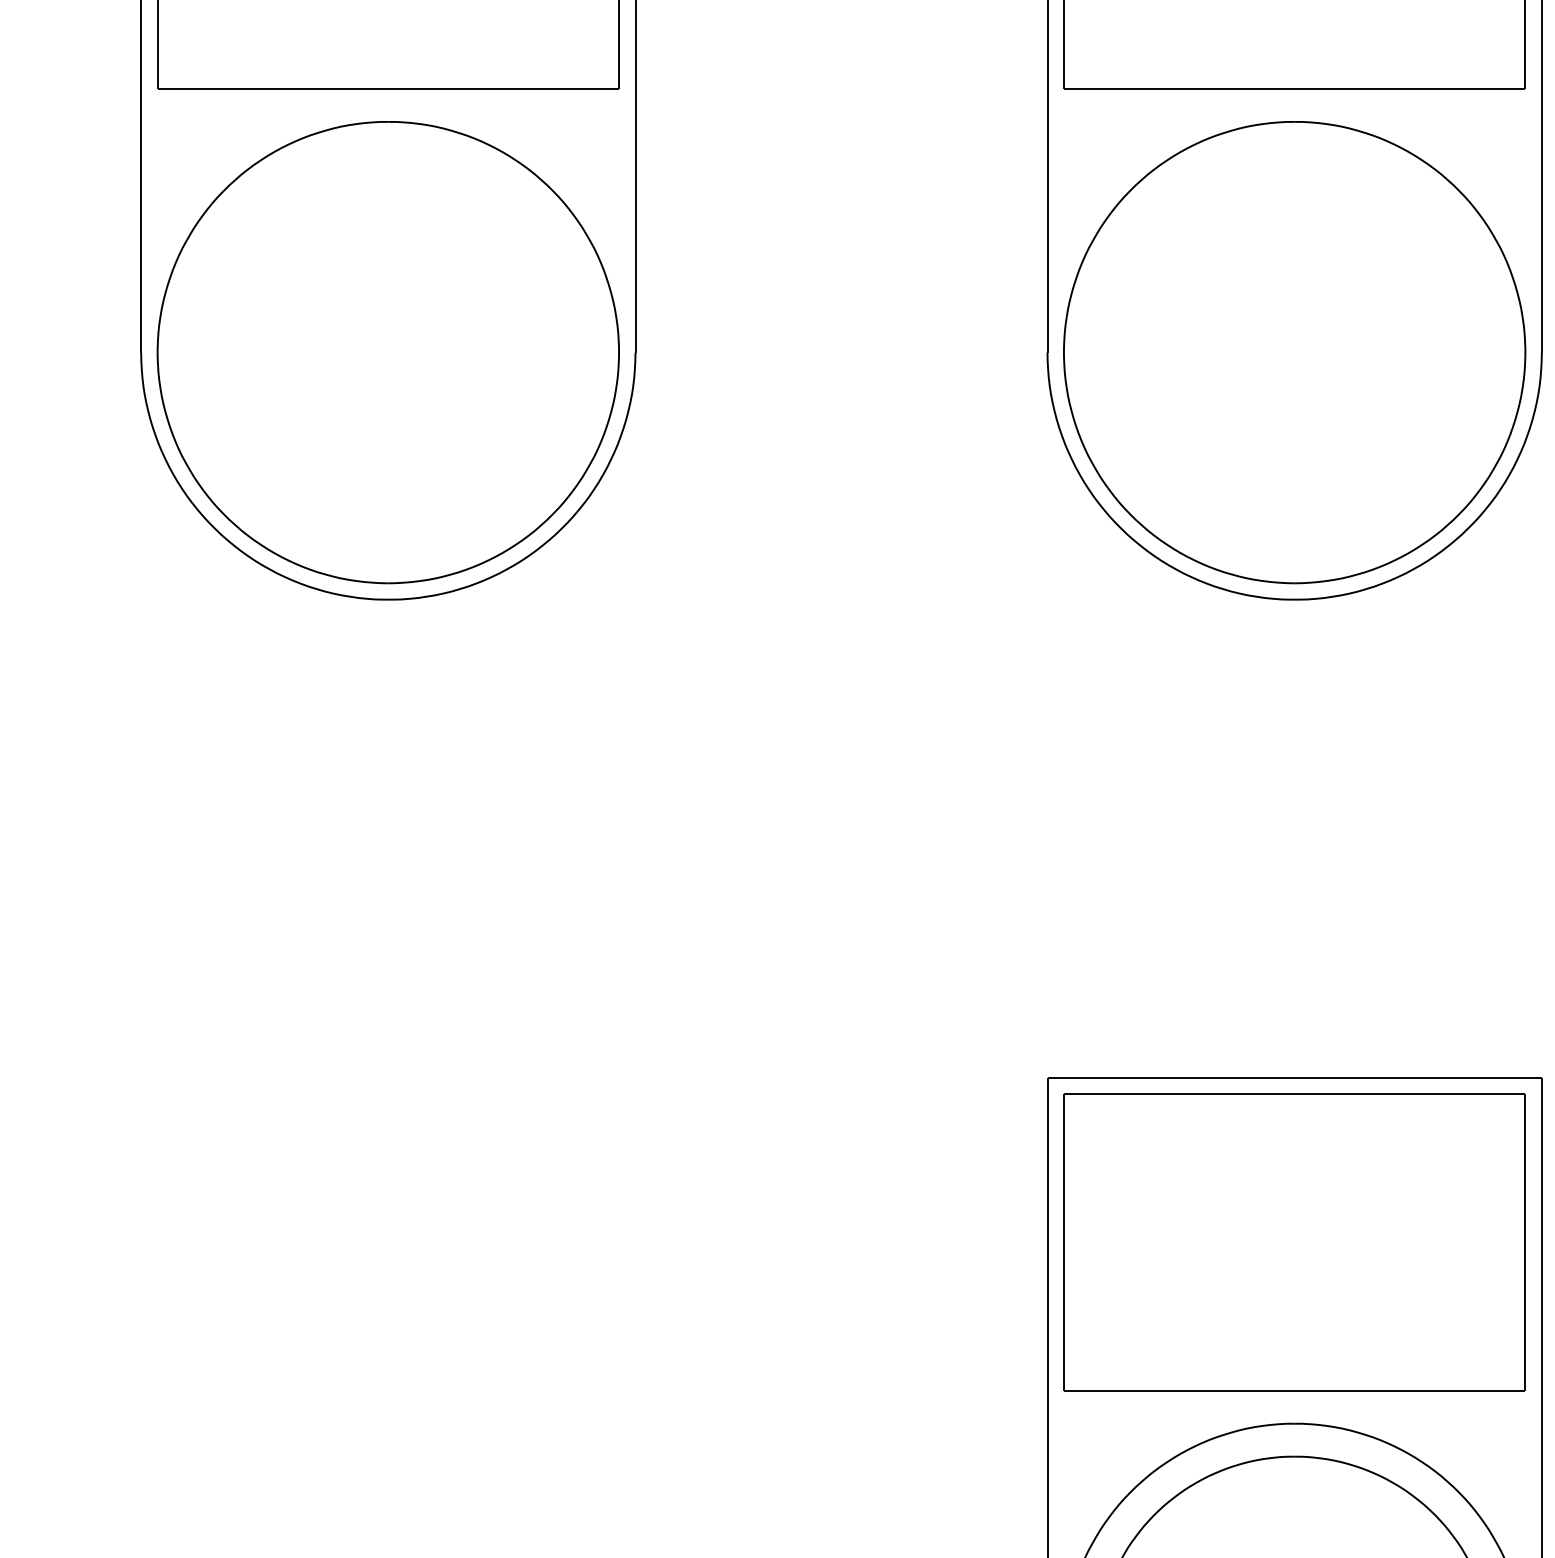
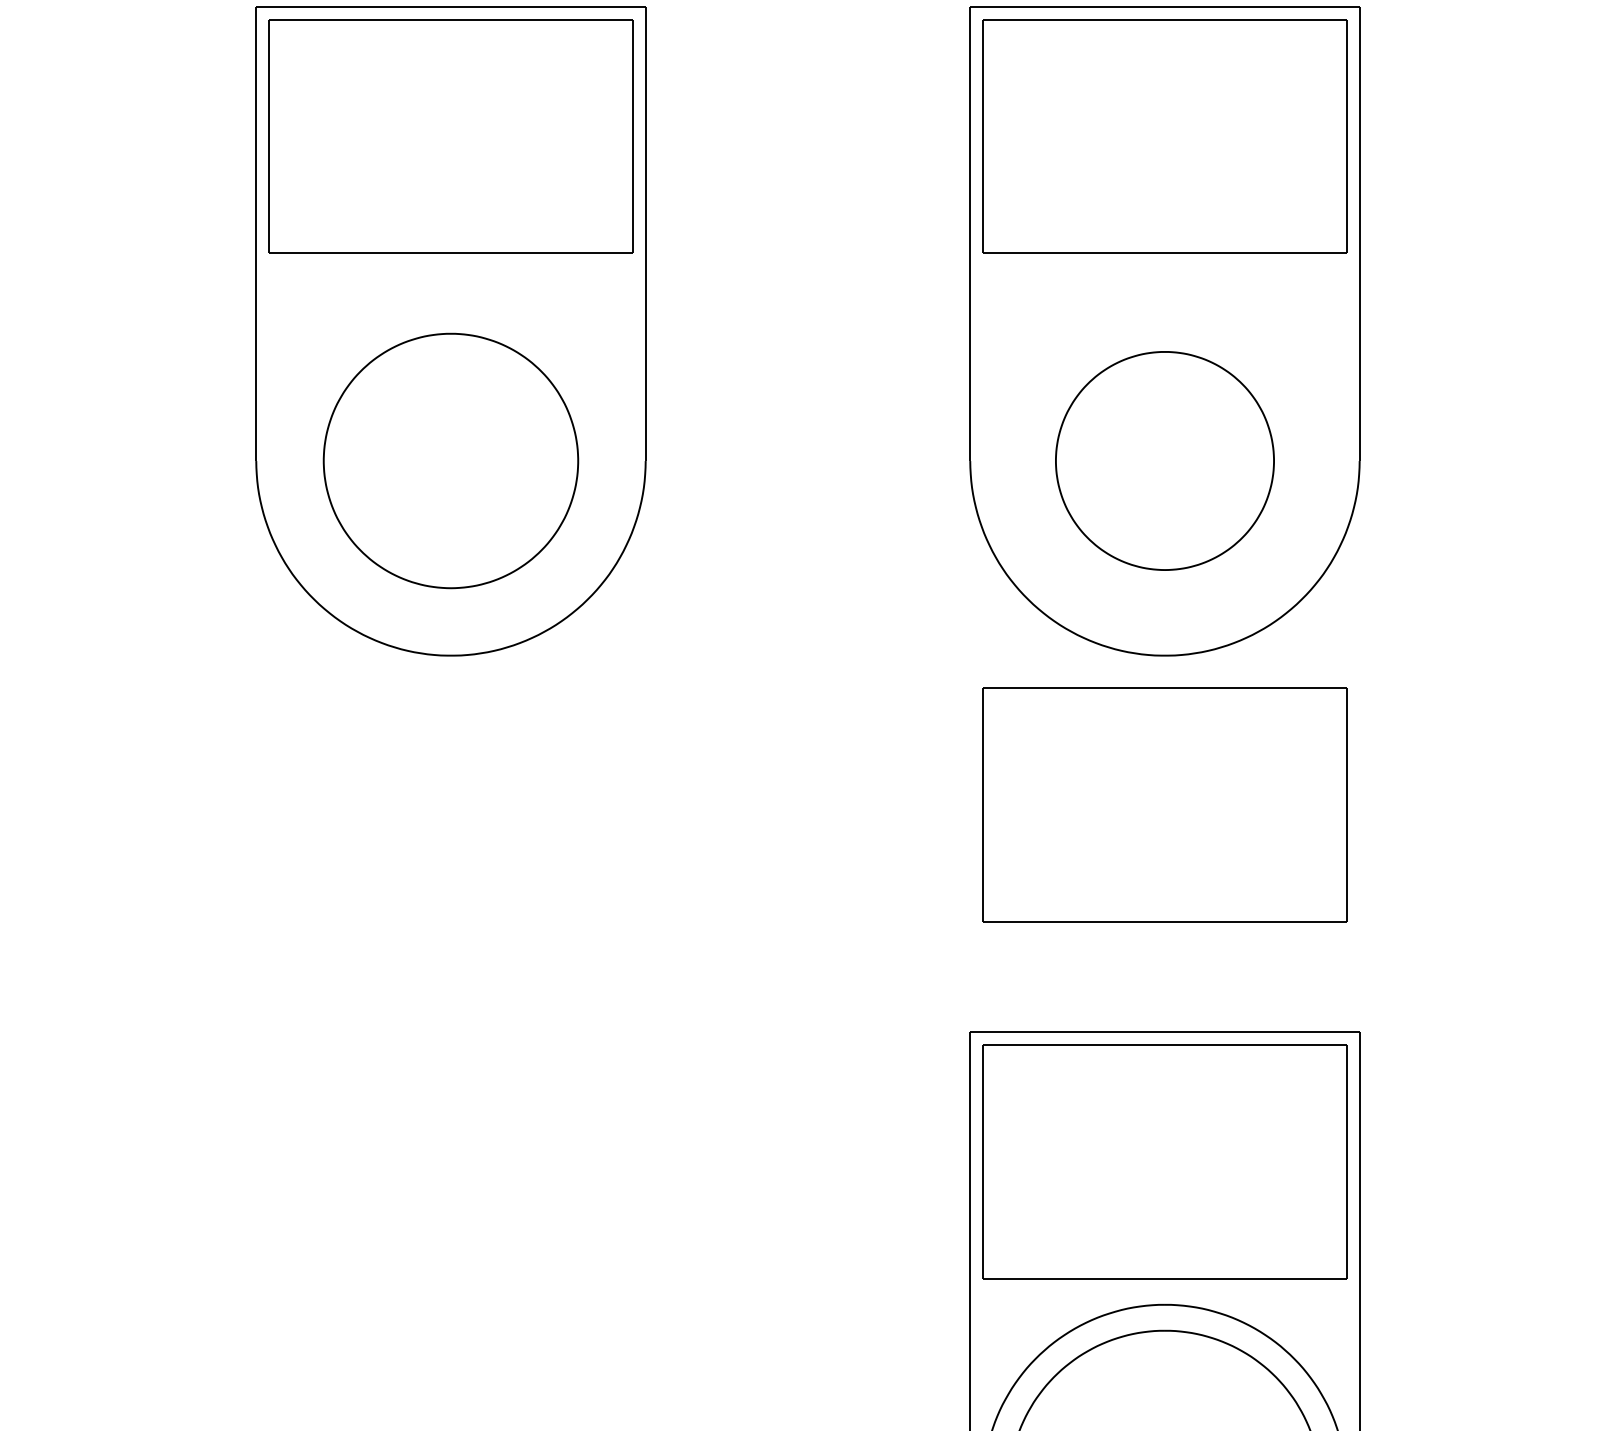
part: (387, 351) -> (450, 460), size x0.7
part: (1294, 351) -> (1164, 460), size x0.6
part: (1294, 788) -> (1164, 804), added

